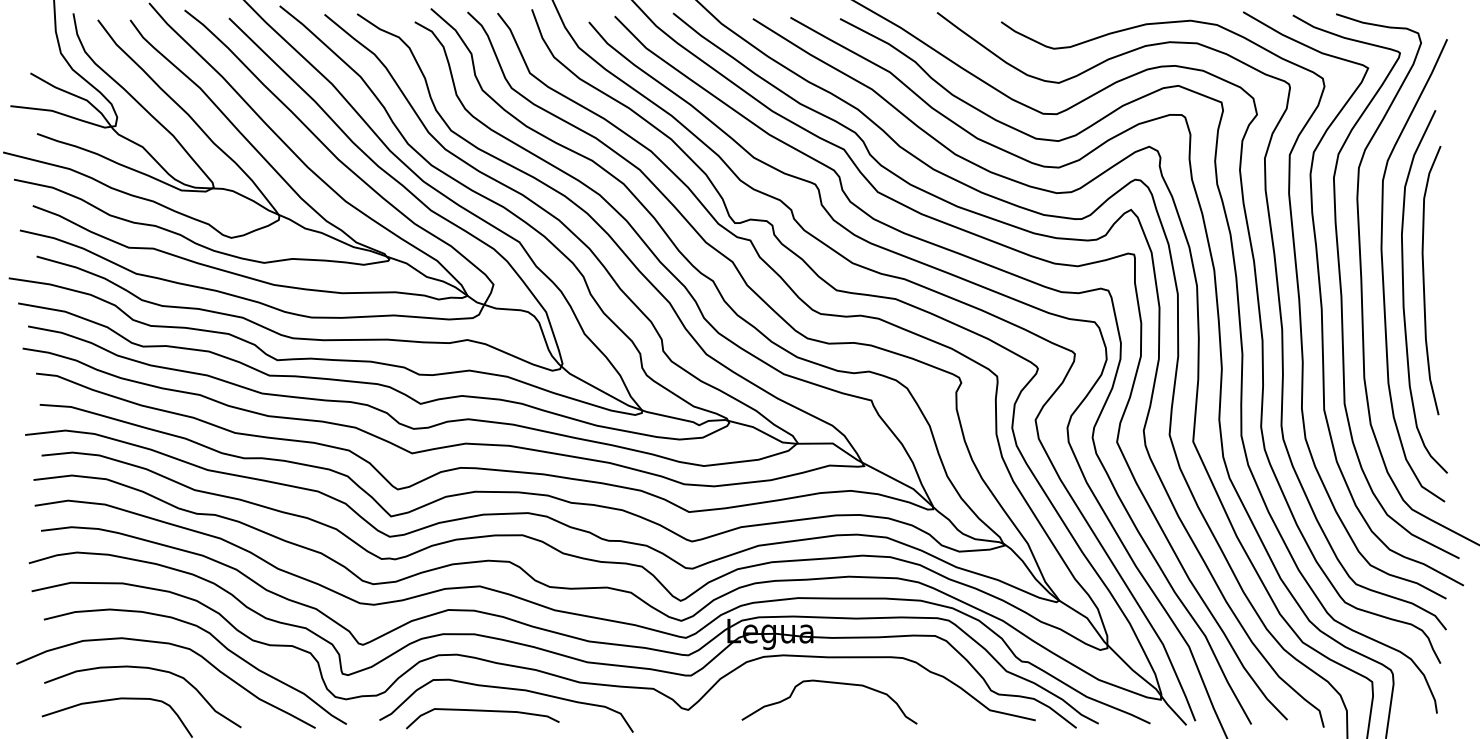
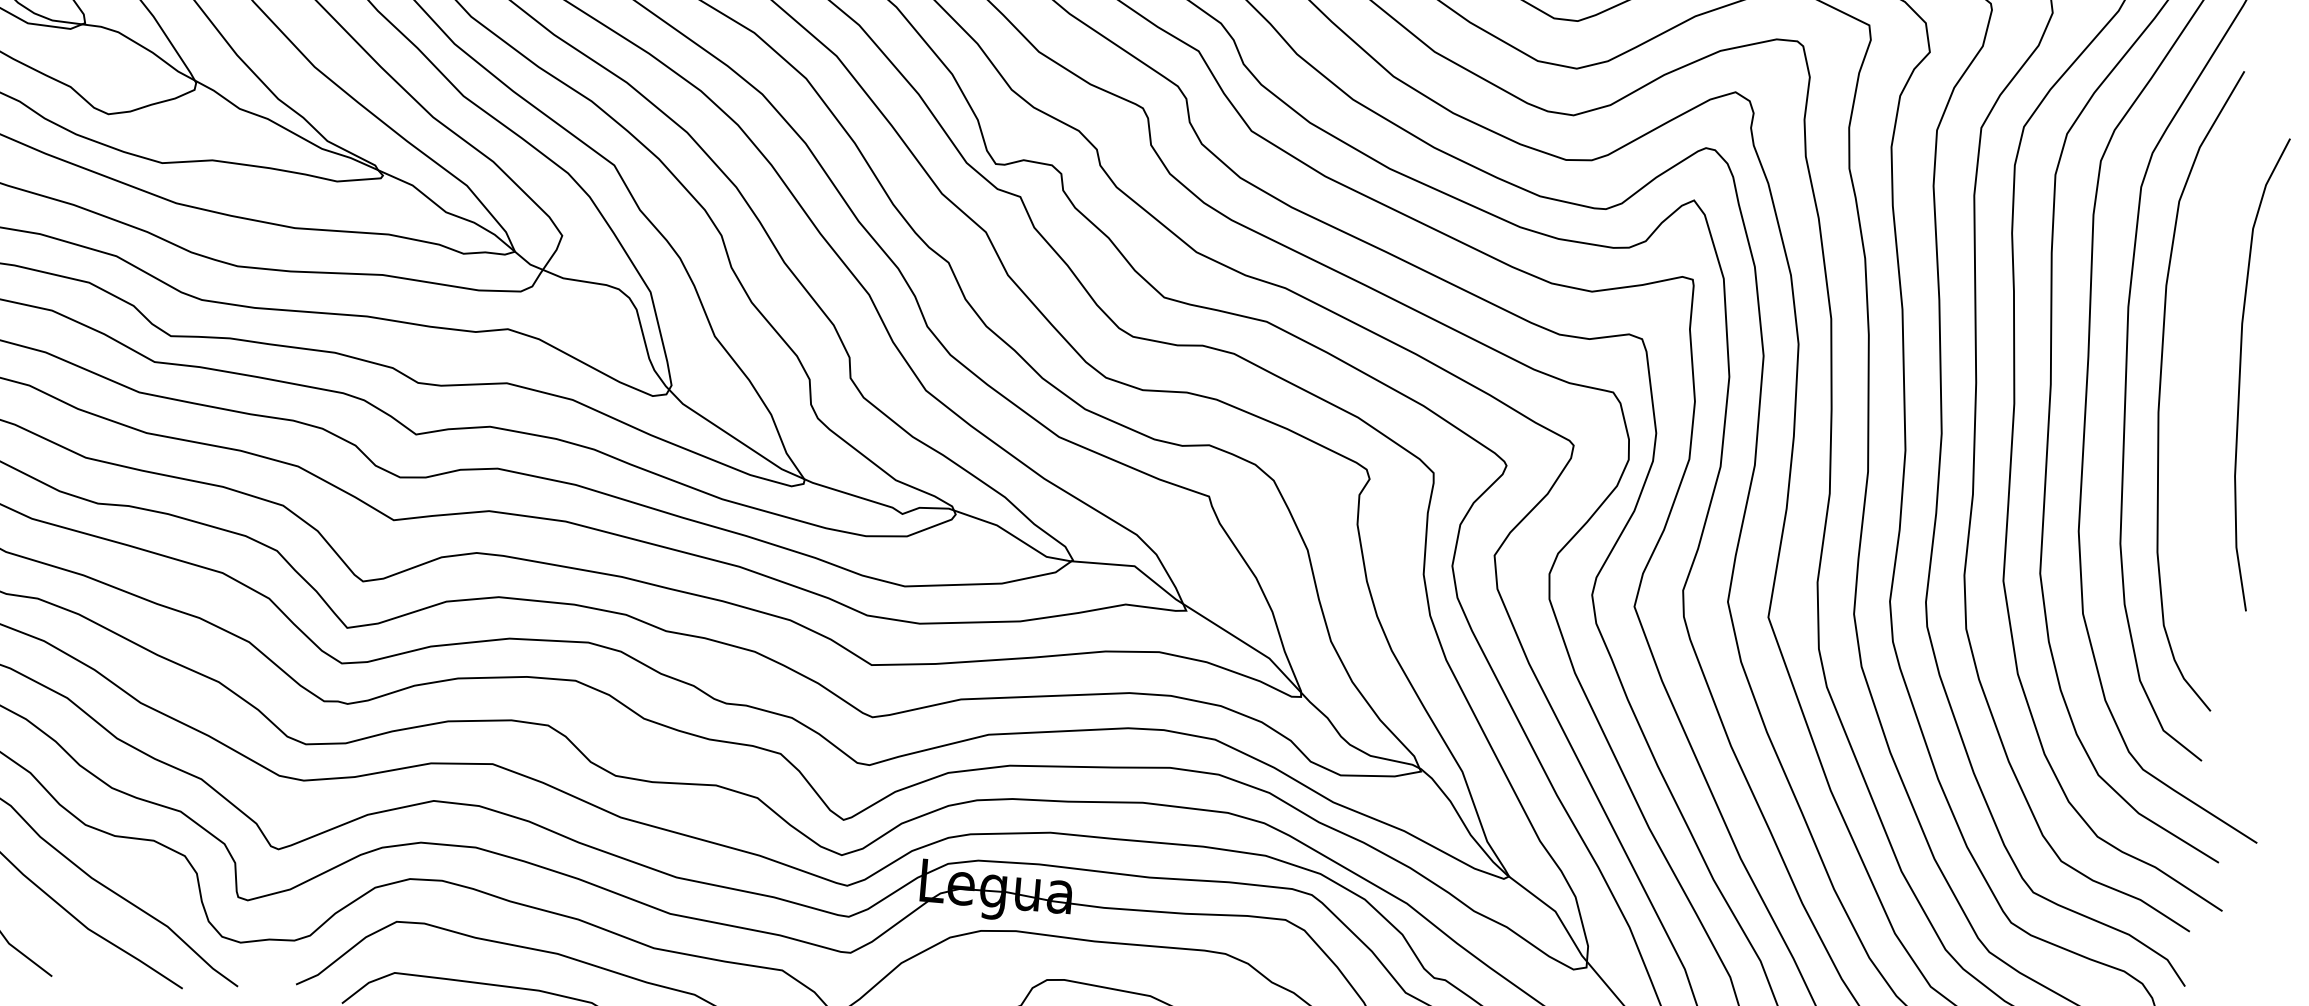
part: (1424, 280) -> (2241, 372), moved

